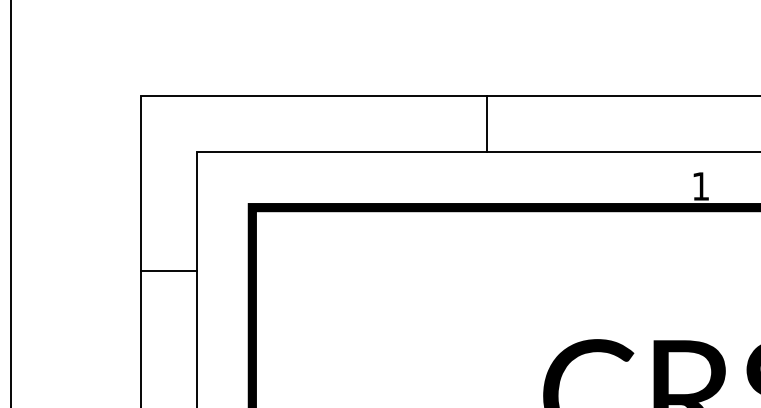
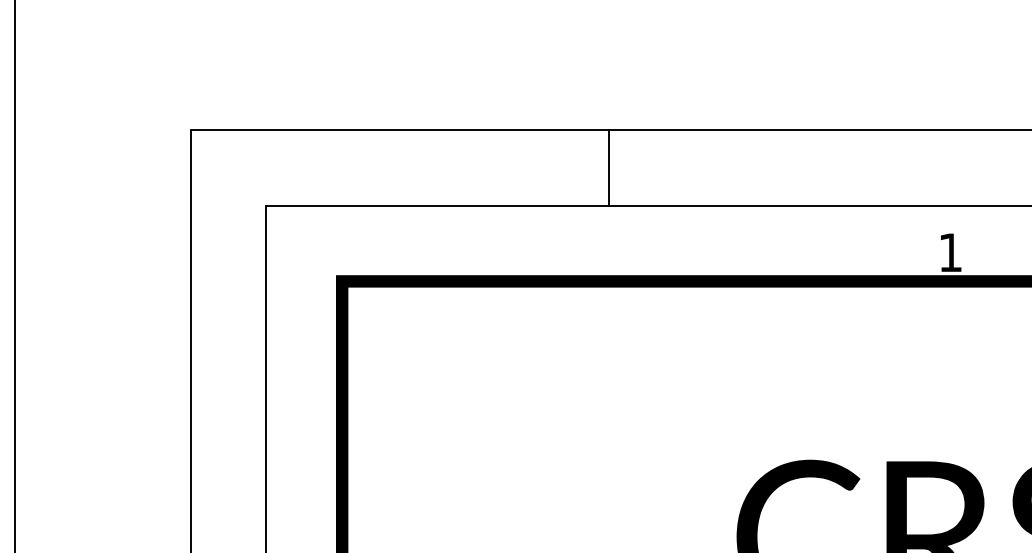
line: (486, 123) -> (608, 167), moved
line: (168, 271) -> (228, 368), removed

